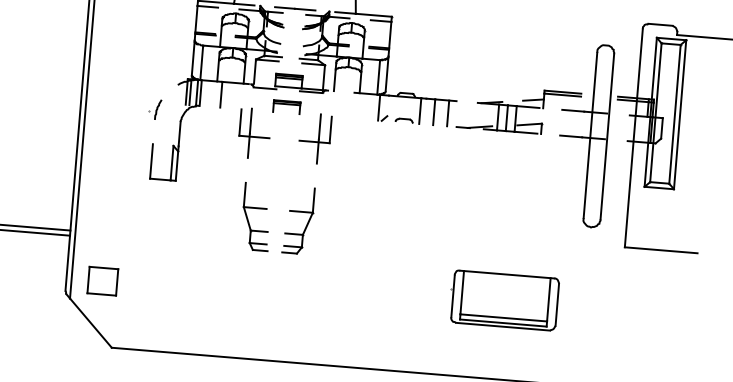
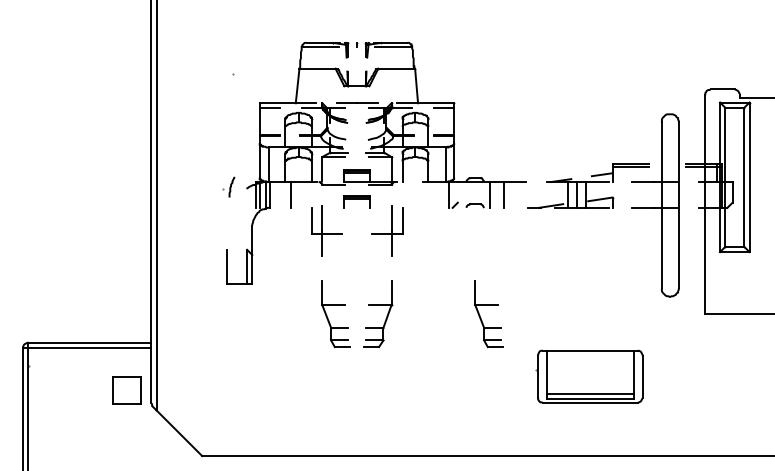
part: (154, 108) -> (228, 186), moved
line: (448, 112) -> (518, 194), removed
part: (401, 232) -> (481, 317), added
part: (102, 281) -> (126, 390), moved

